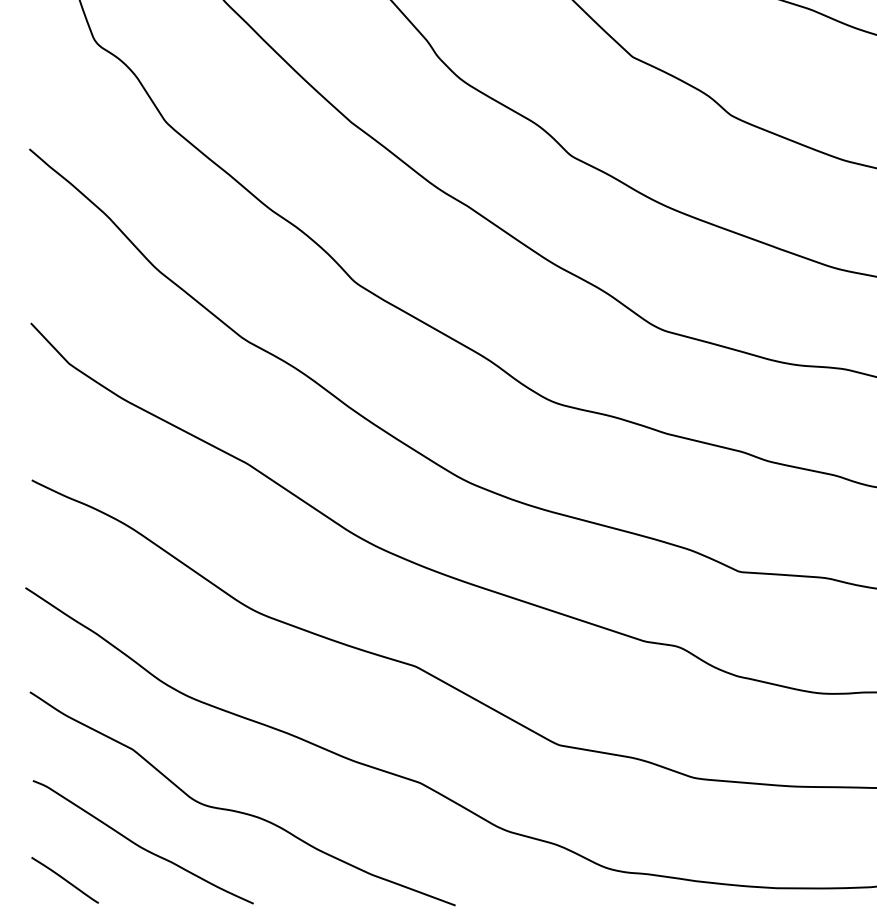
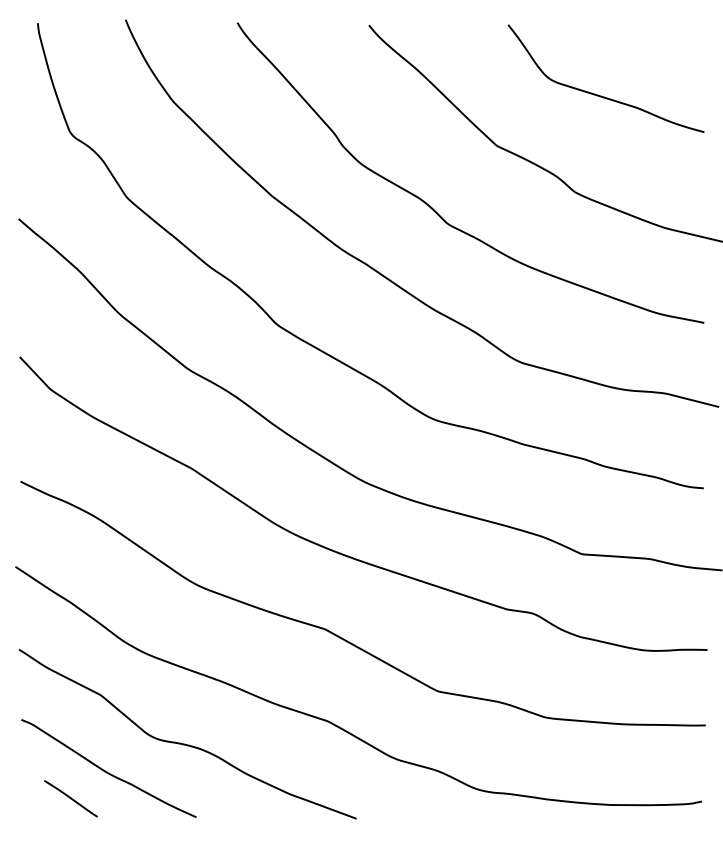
line: (64, 880) -> (70, 798), moved

